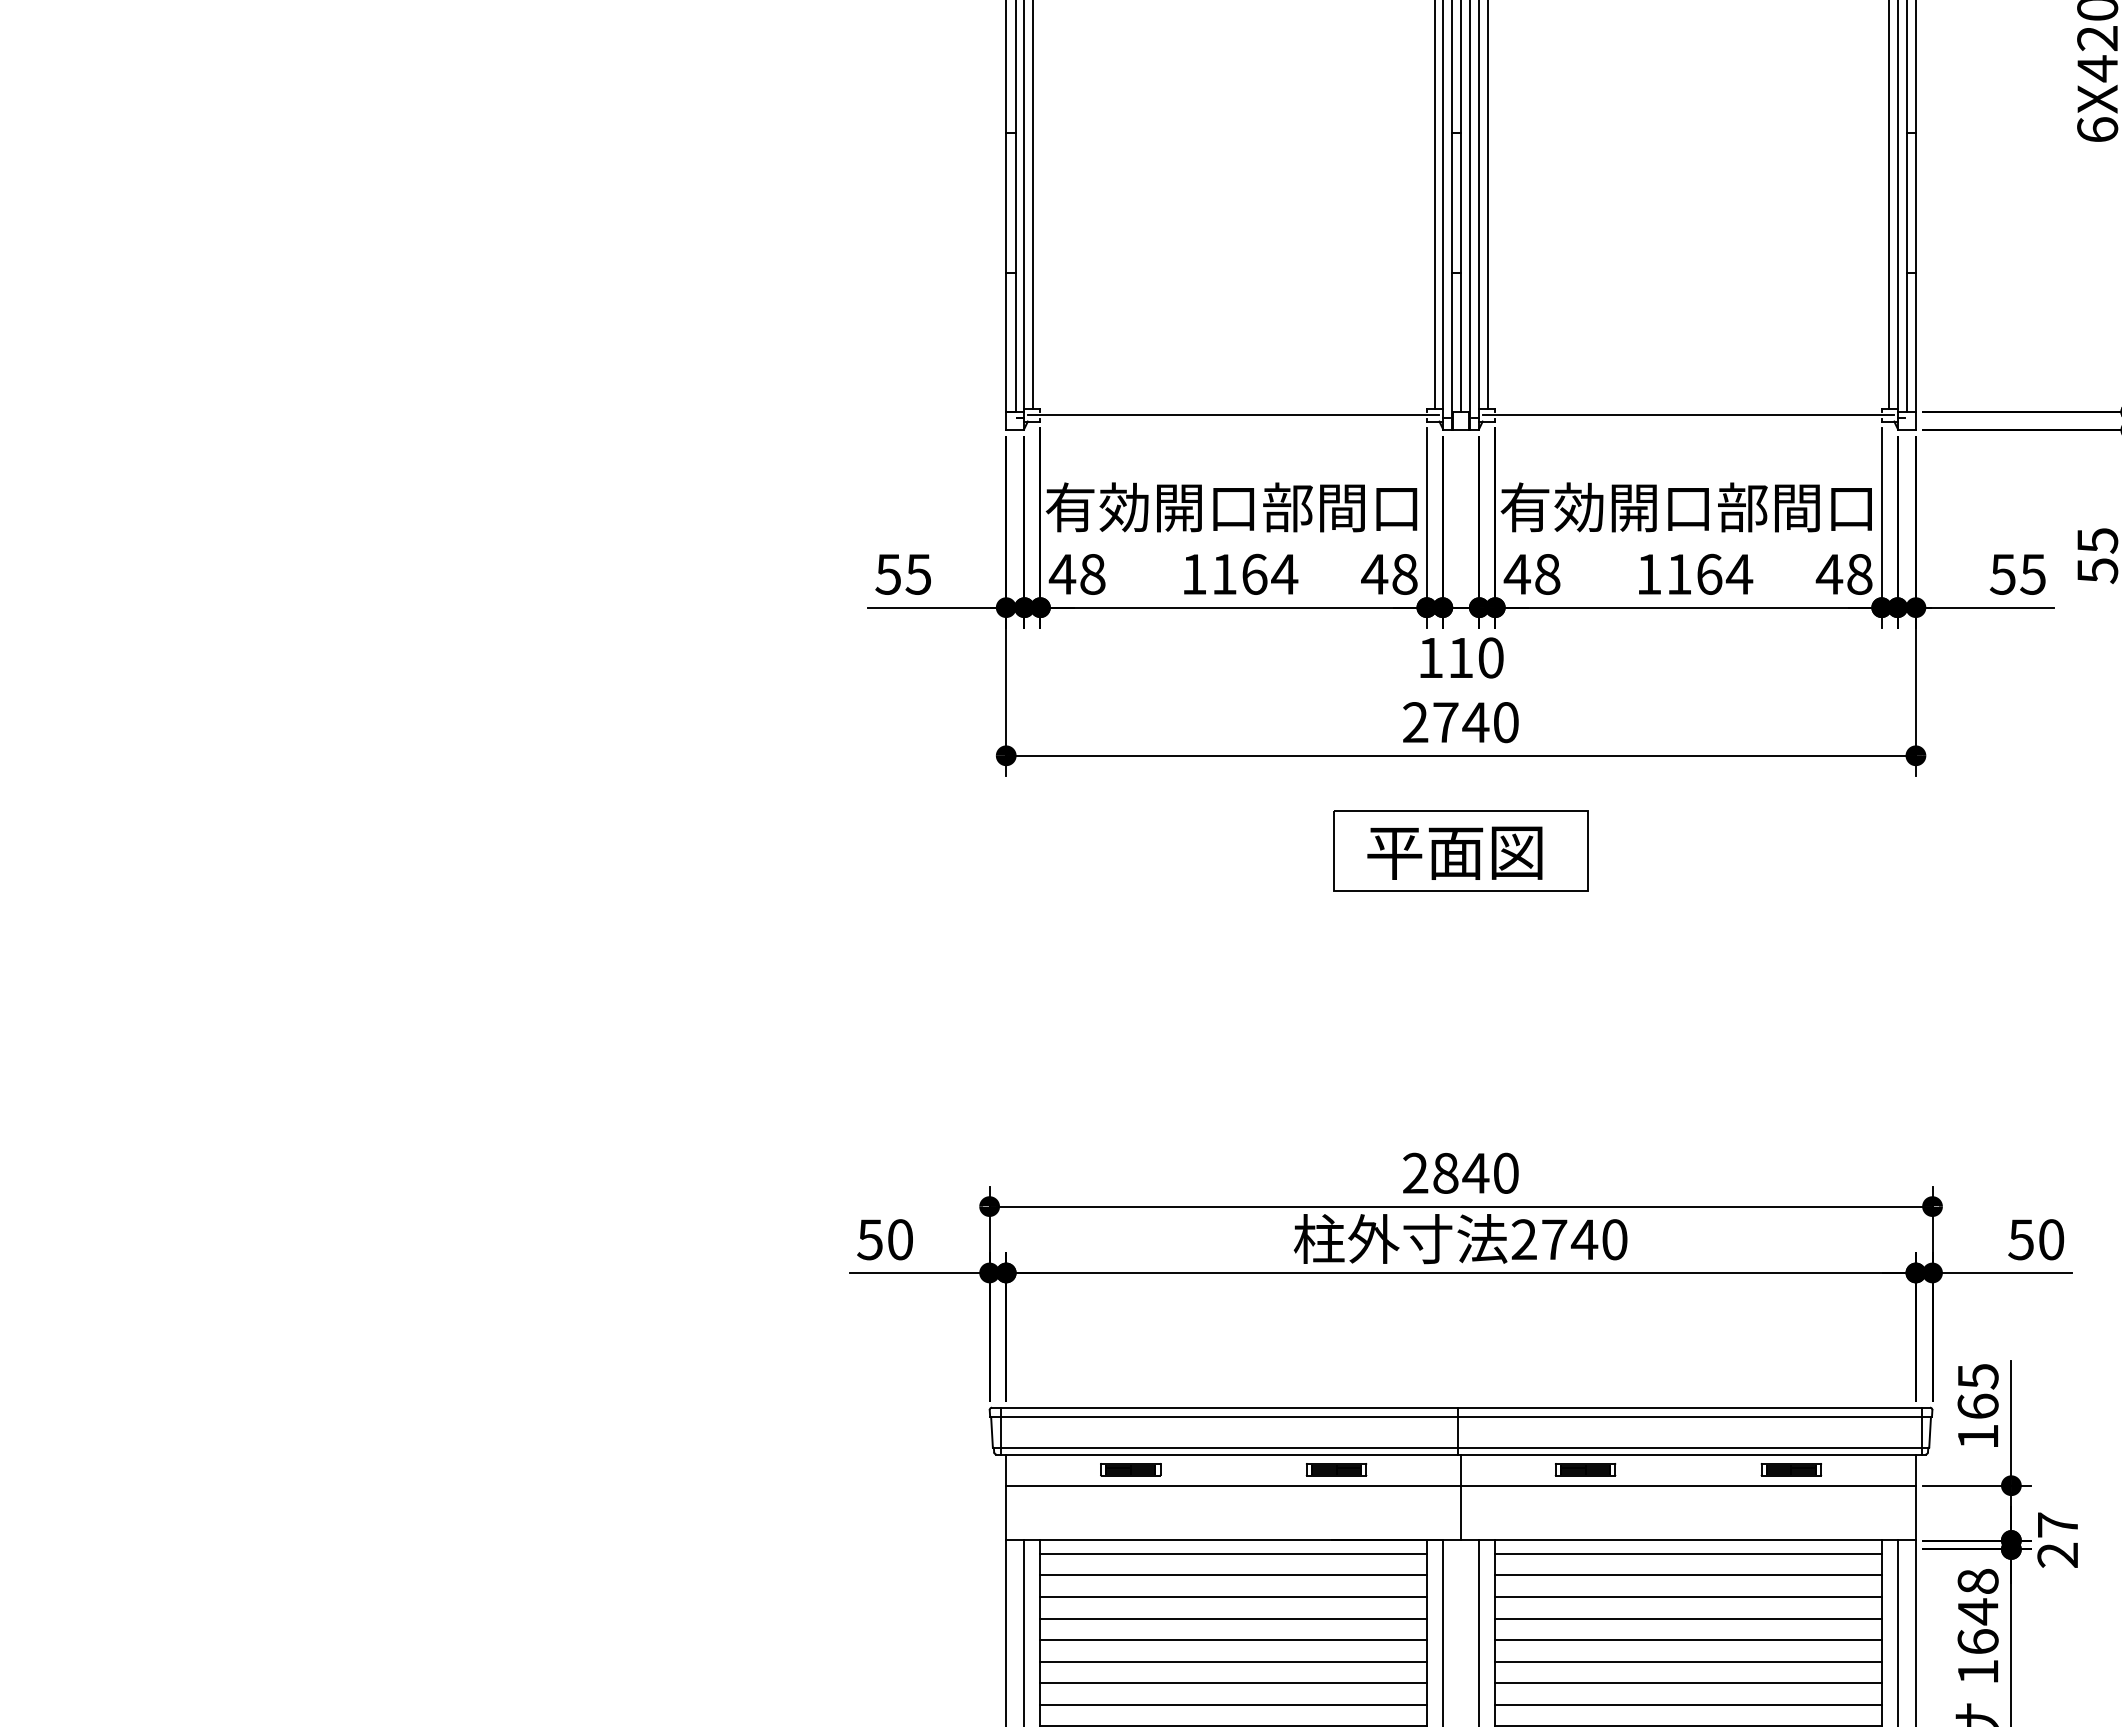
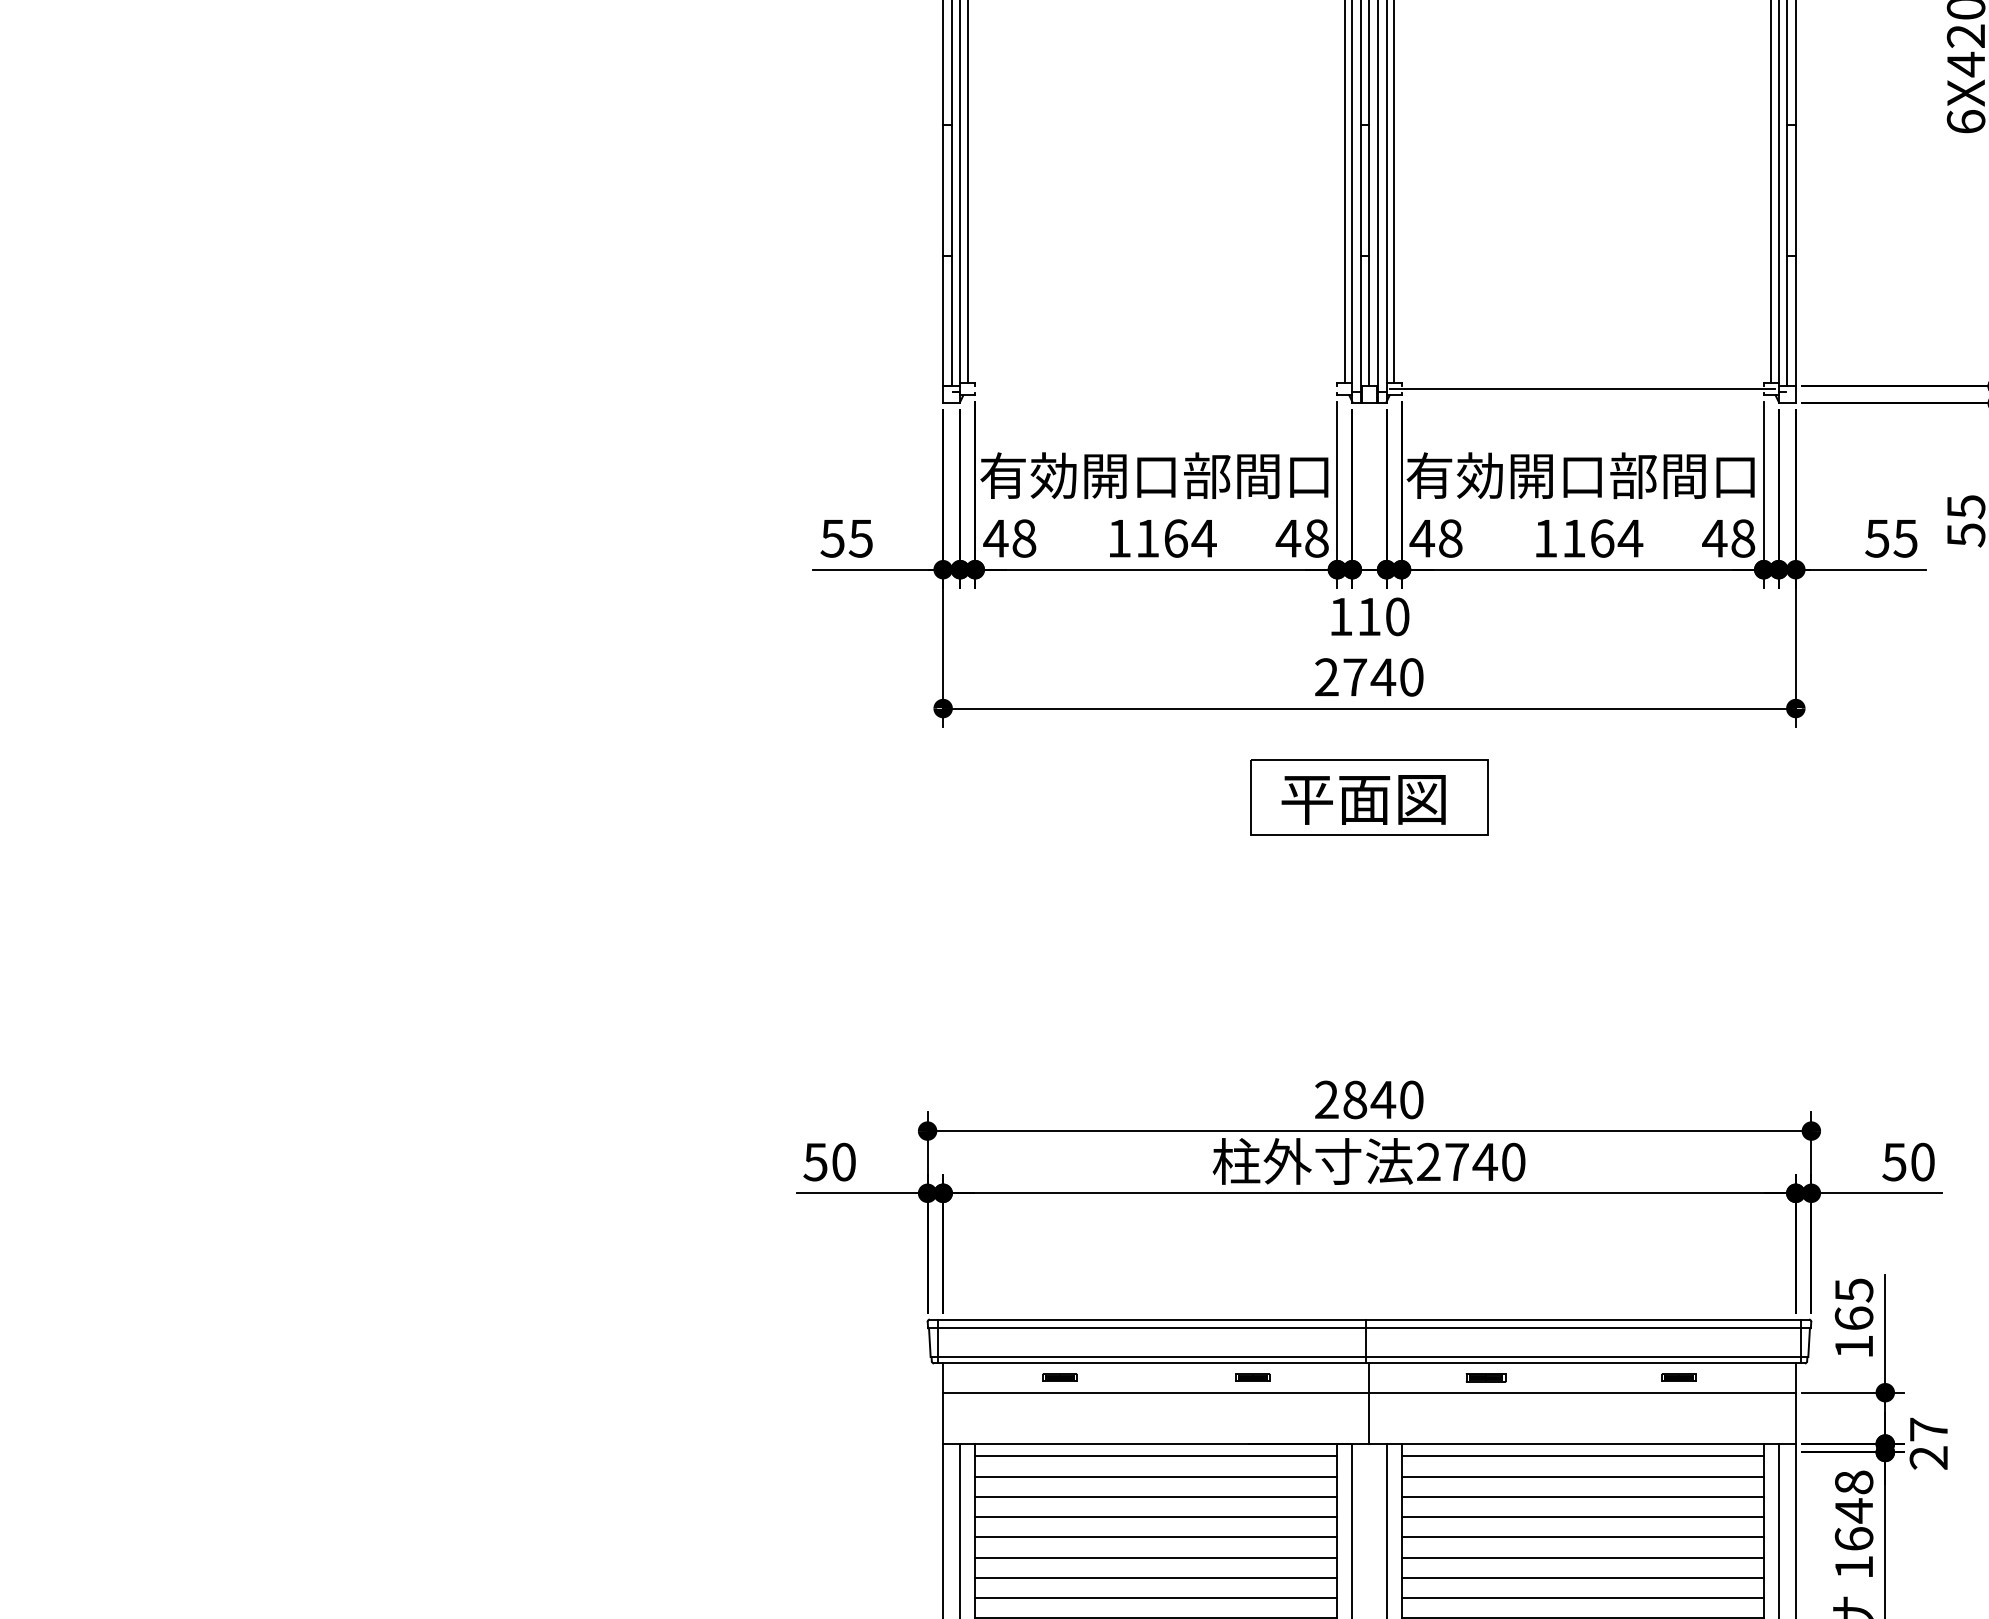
line: (1233, 415) -> (1156, 389), removed
part: (1130, 1469) -> (1059, 1377), size x0.6
part: (1336, 1469) -> (1252, 1377), size x0.6
part: (1585, 1469) -> (1486, 1377), size x0.7
part: (1791, 1469) -> (1679, 1377), size x0.6

